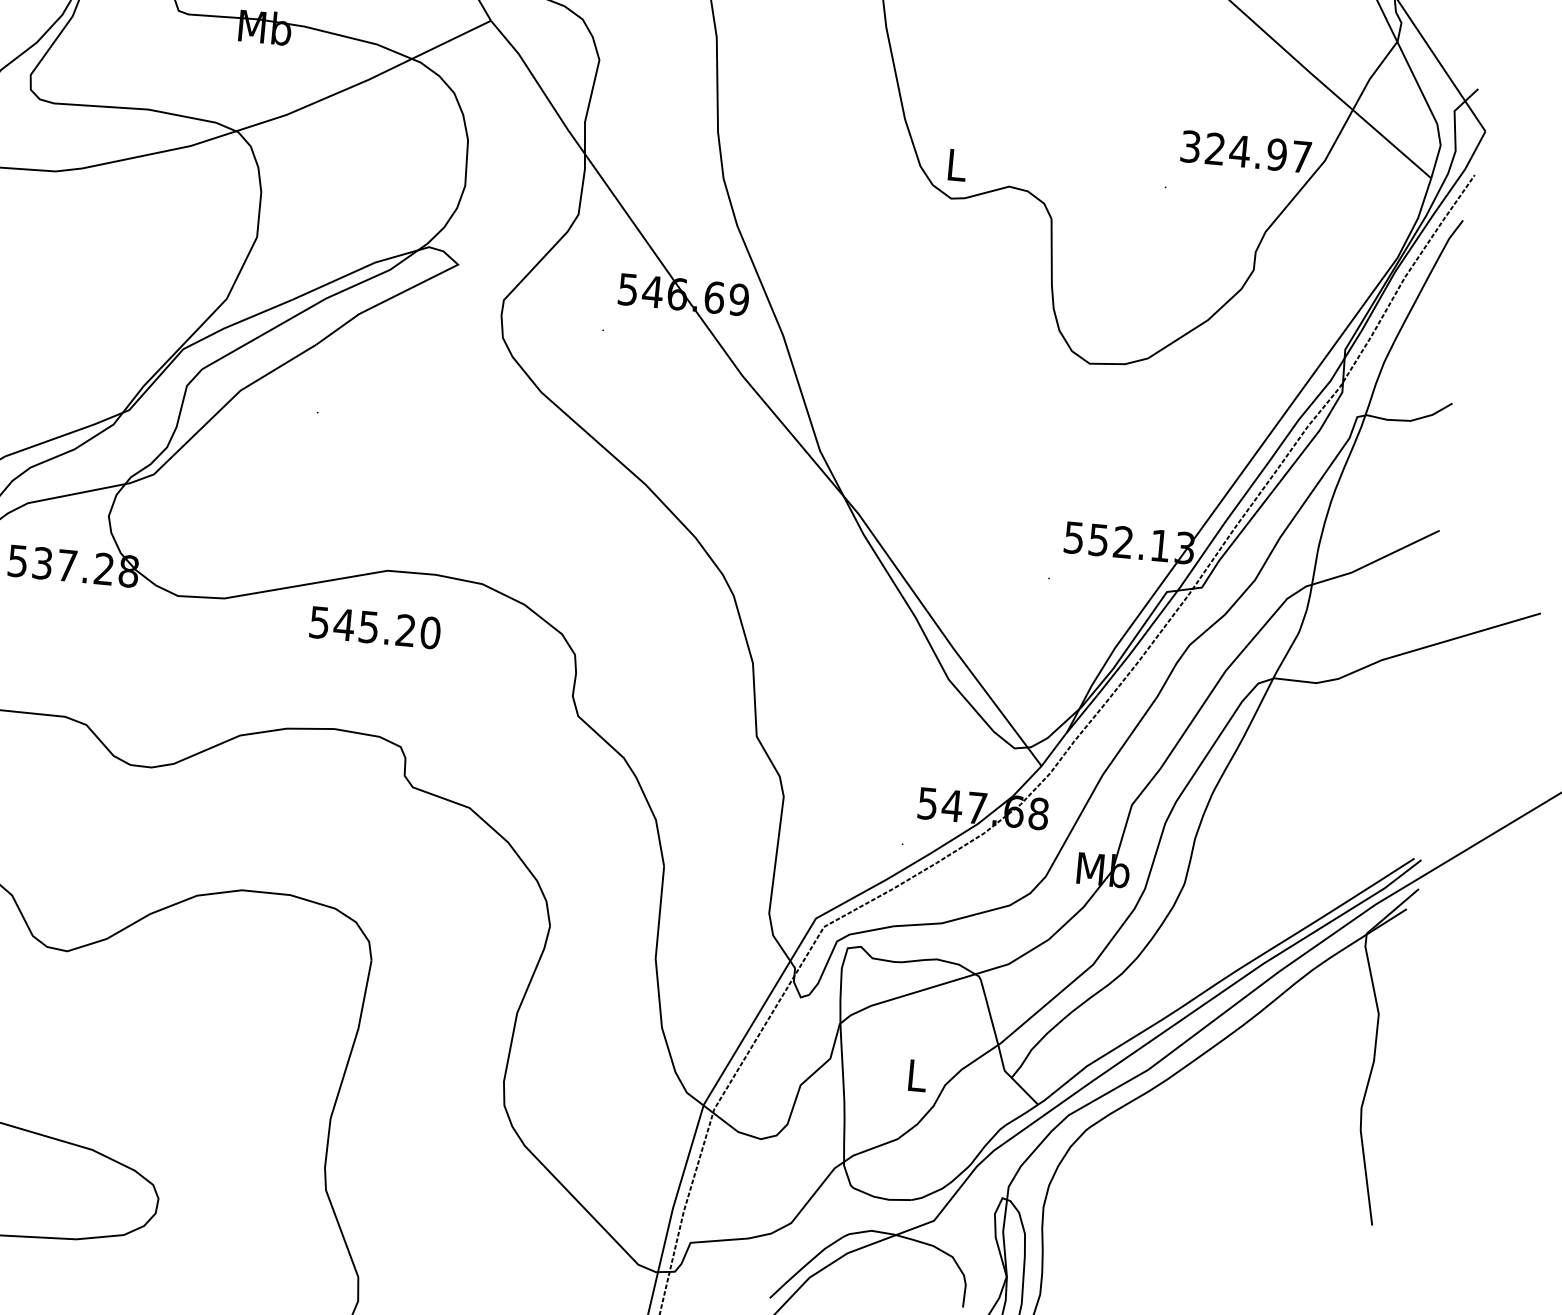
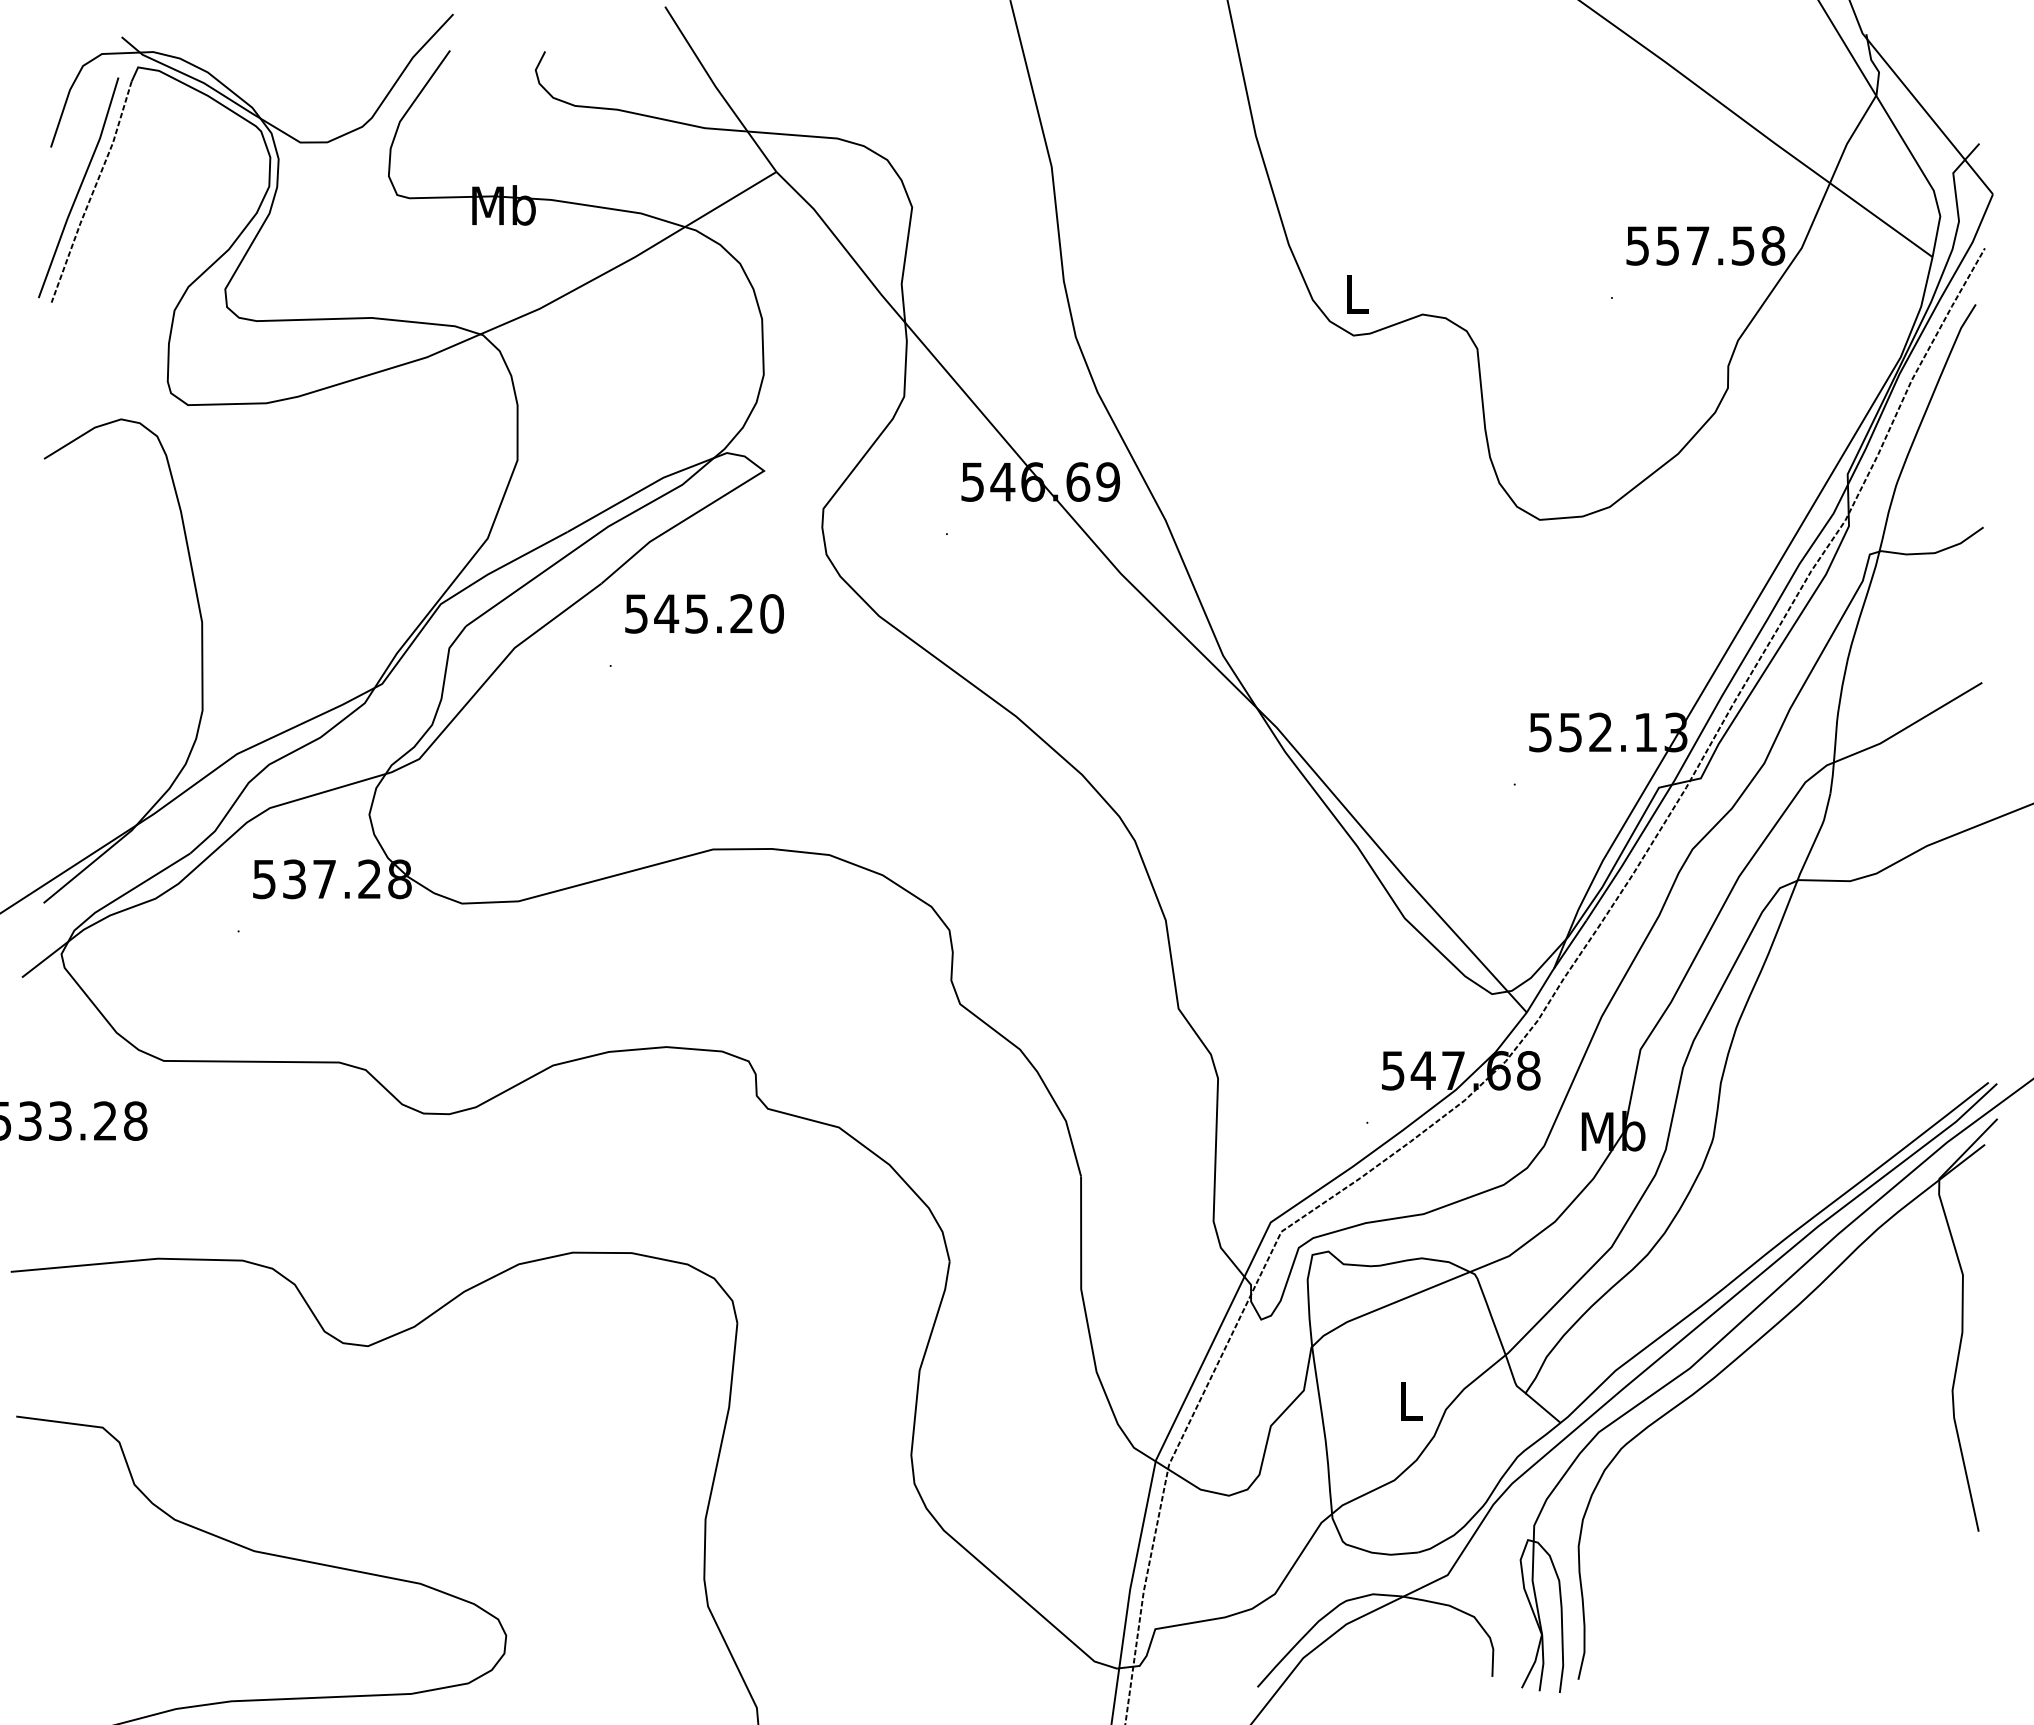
text: (1246, 151) -> (1705, 245), 324.97 -> 557.58
text: (375, 627) -> (704, 613), moved

